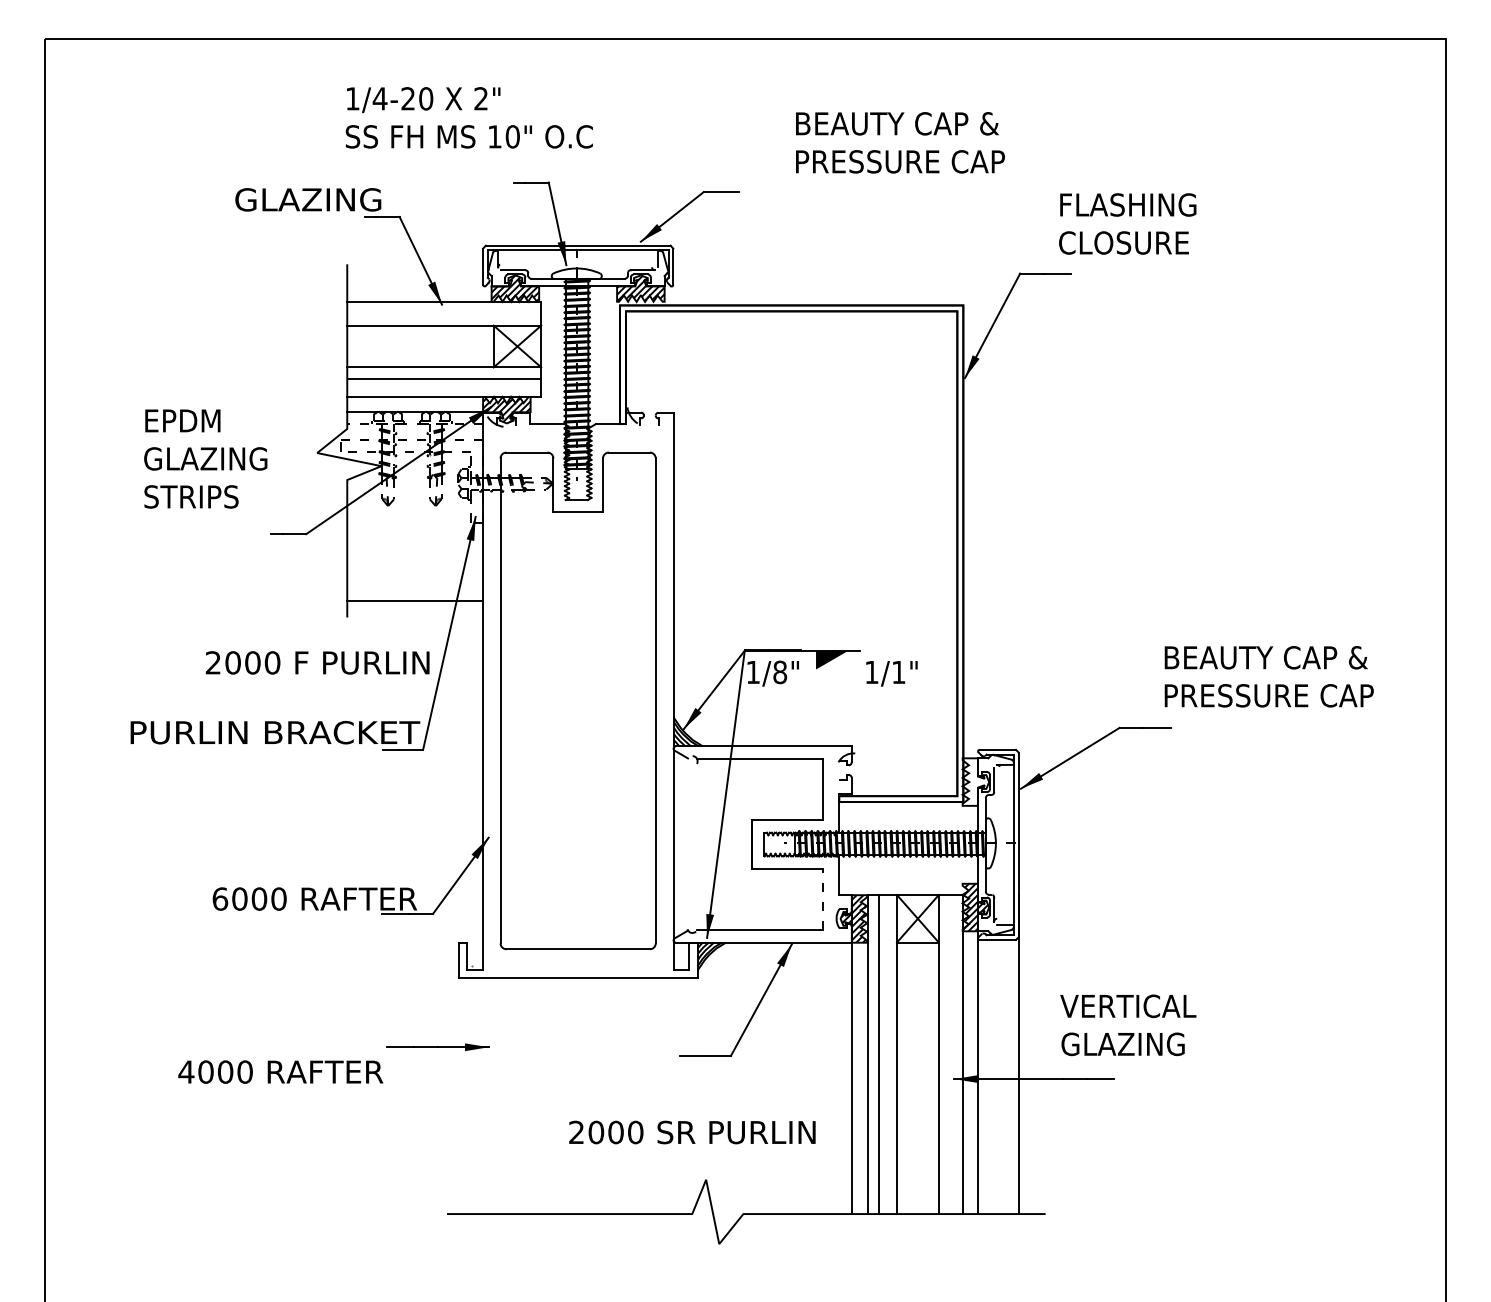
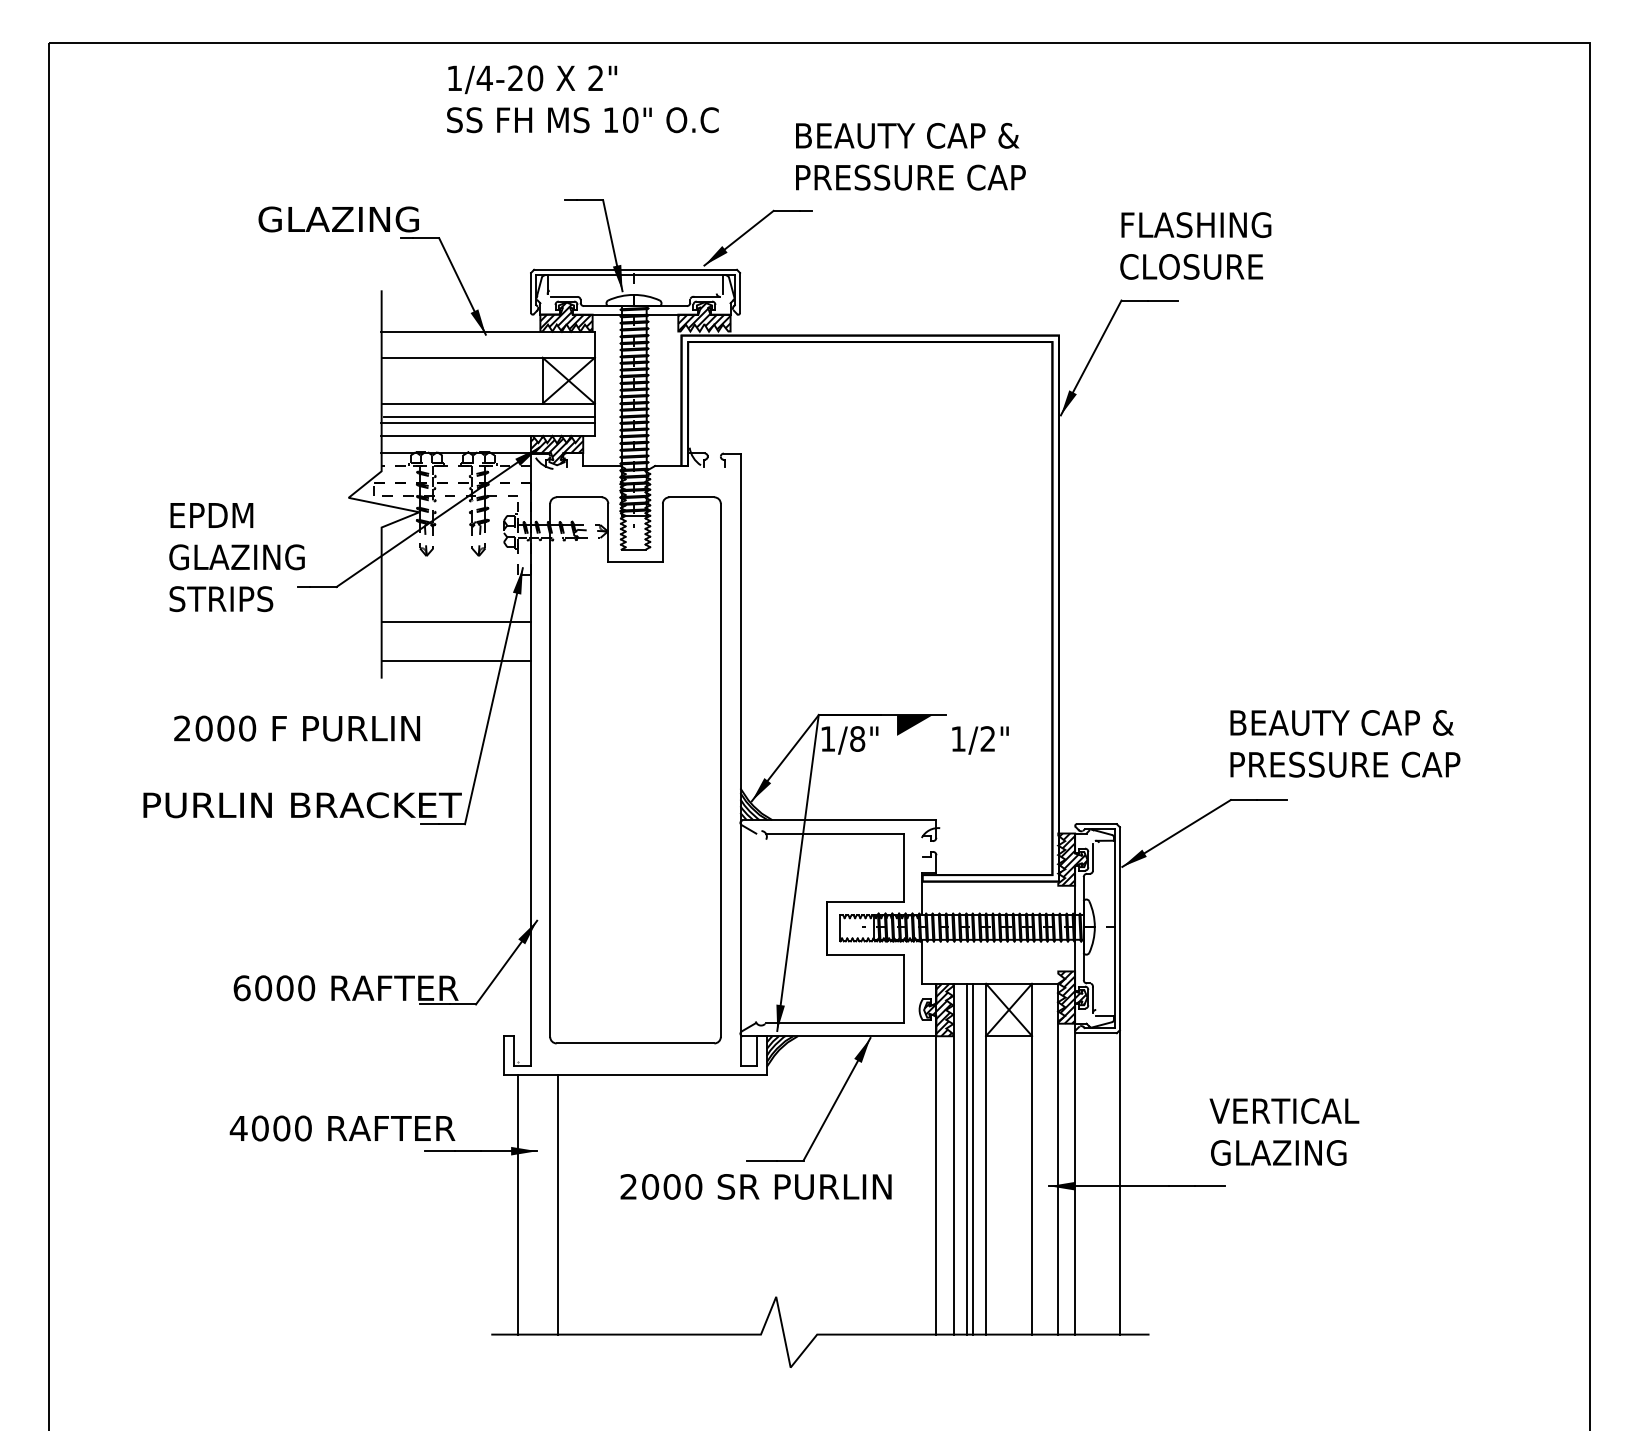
text: (469, 118) -> (582, 99), moved
text: (900, 142) -> (910, 156), moved
text: (1127, 223) -> (1195, 245), moved
line: (443, 385) -> (487, 423), added
text: (205, 459) -> (236, 557), moved
line: (415, 565) -> (456, 621), added
text: (317, 662) -> (296, 728), moved
text: (898, 671) -> (987, 738), 1/1" -> 1/2"
text: (1269, 676) -> (1345, 743), moved
hatch: (975, 781) -> (1072, 859), added
line: (822, 899) -> (904, 988), dashed -> solid
text: (1128, 1024) -> (1284, 1131), moved
line: (885, 1053) -> (973, 1158), added
text: (280, 1072) -> (342, 1128), moved
line: (471, 1095) -> (518, 1204), added
line: (507, 1095) -> (557, 1204), added
text: (691, 1132) -> (755, 1186), moved

